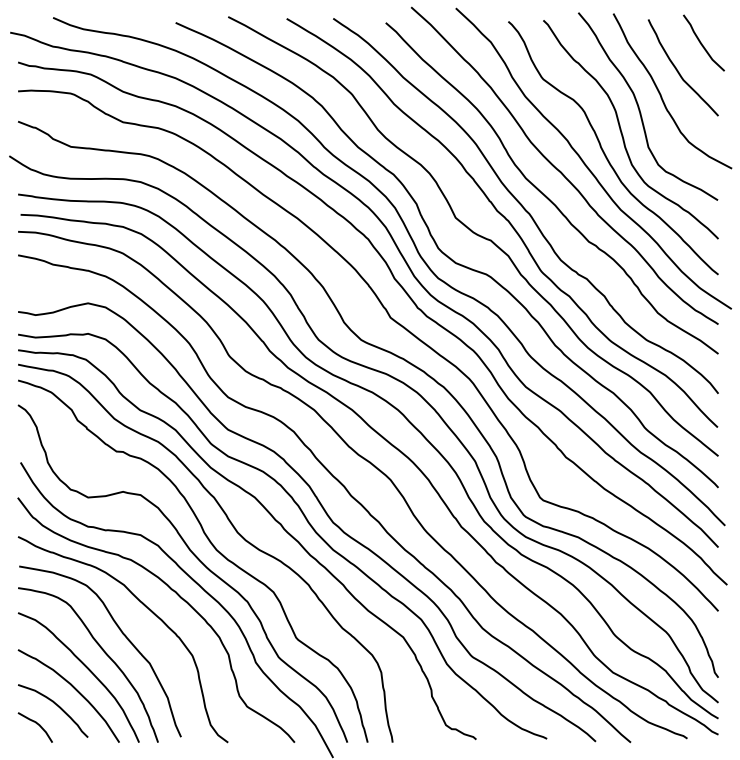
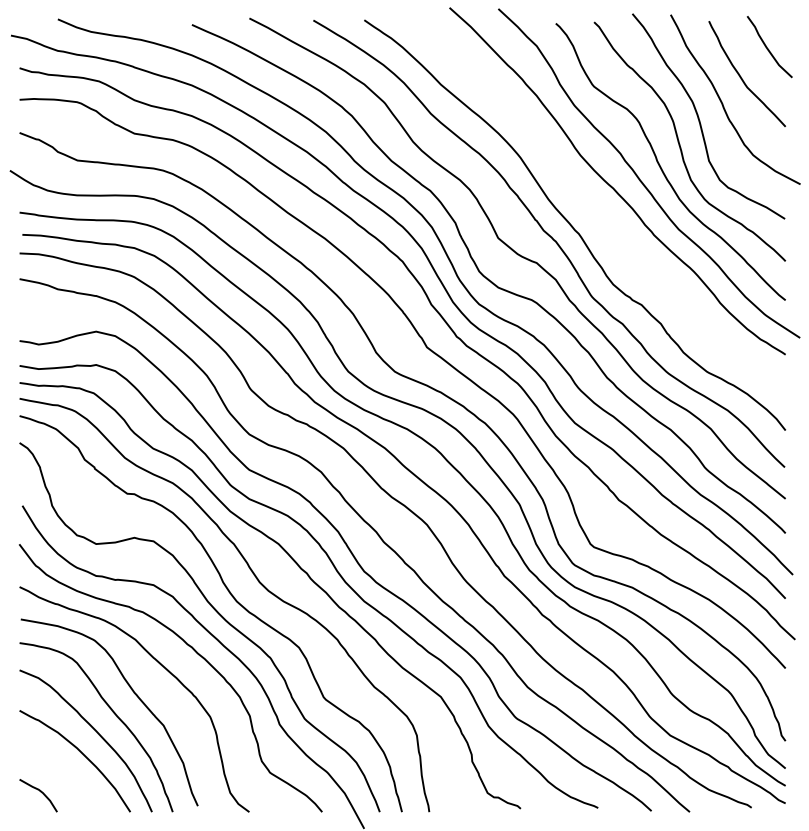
curve: (544, 194) -> (595, 212), removed
curve: (57, 706) -> (62, 772), removed

